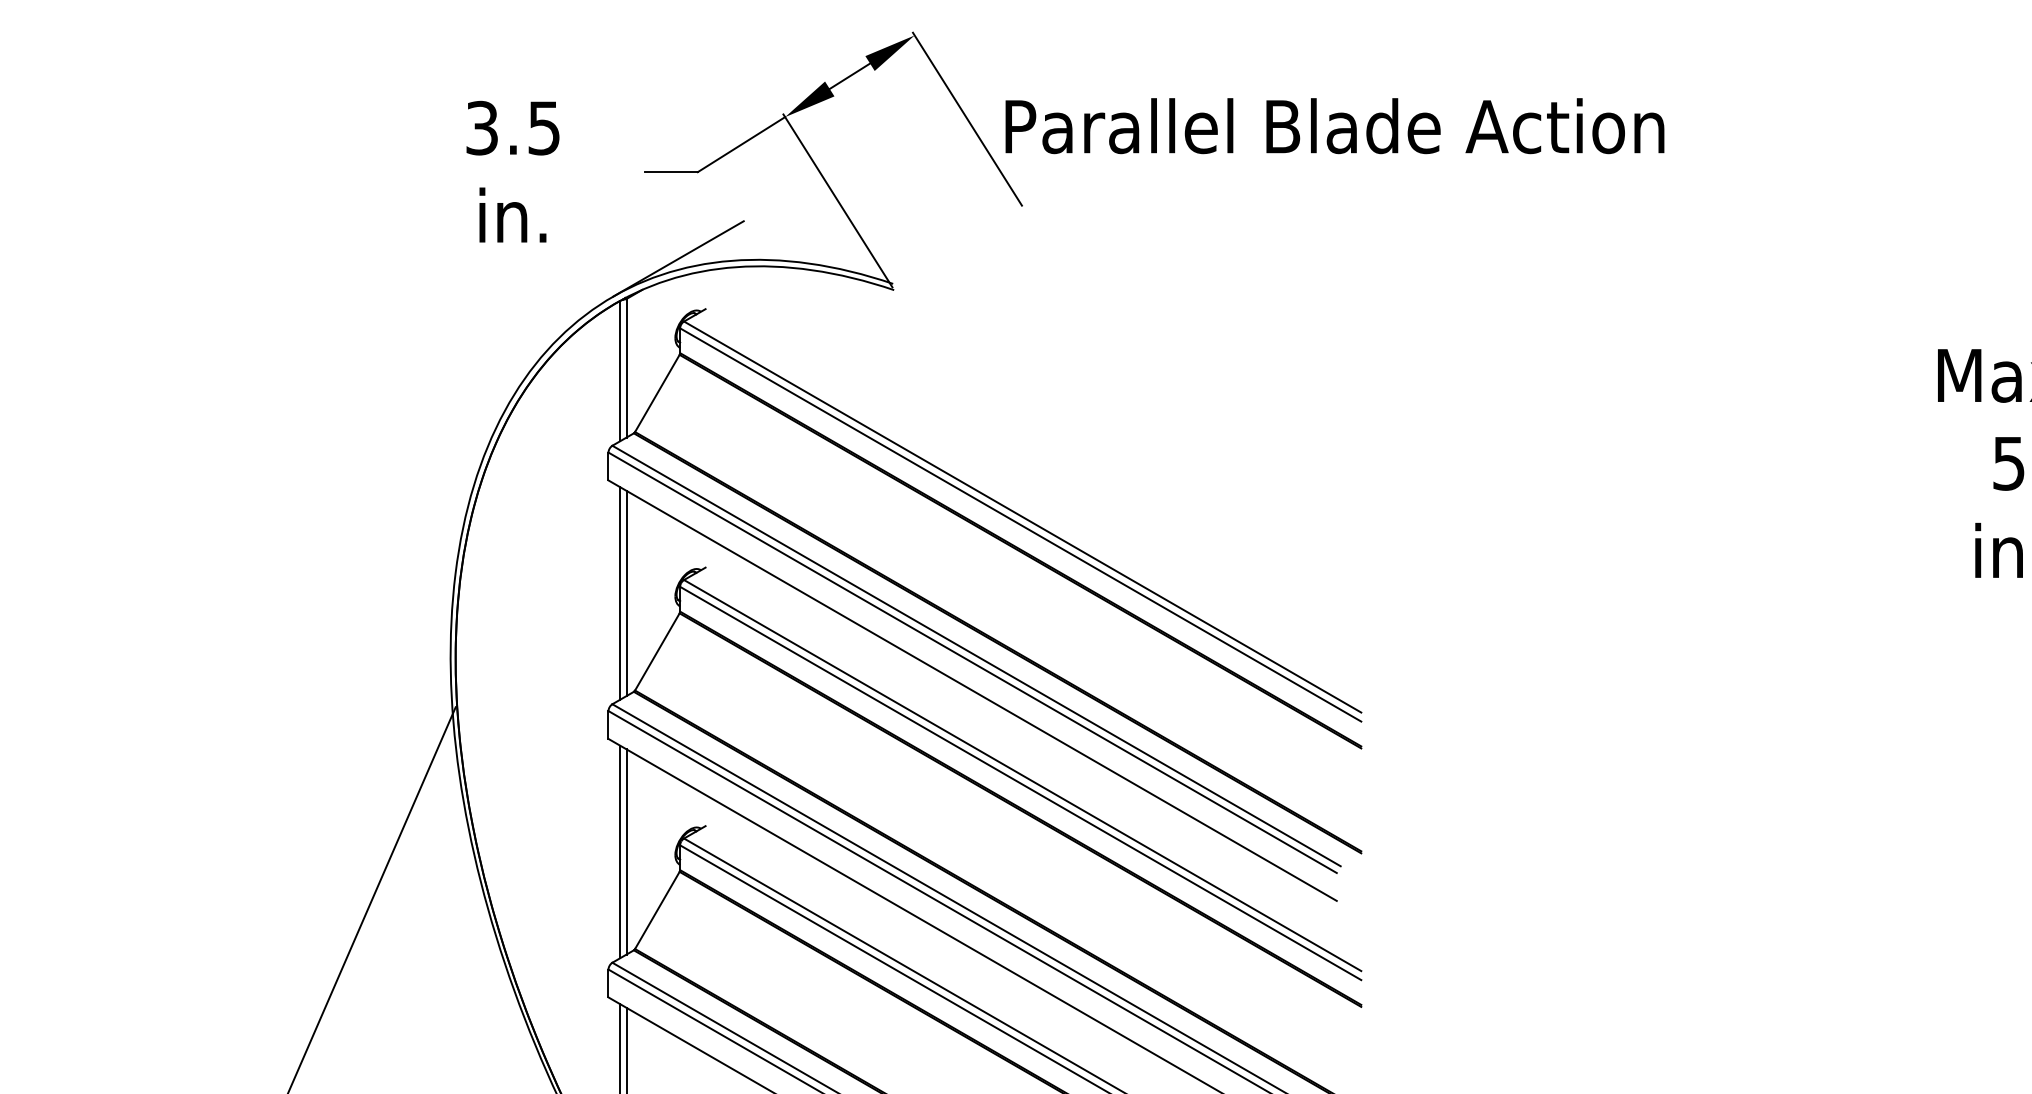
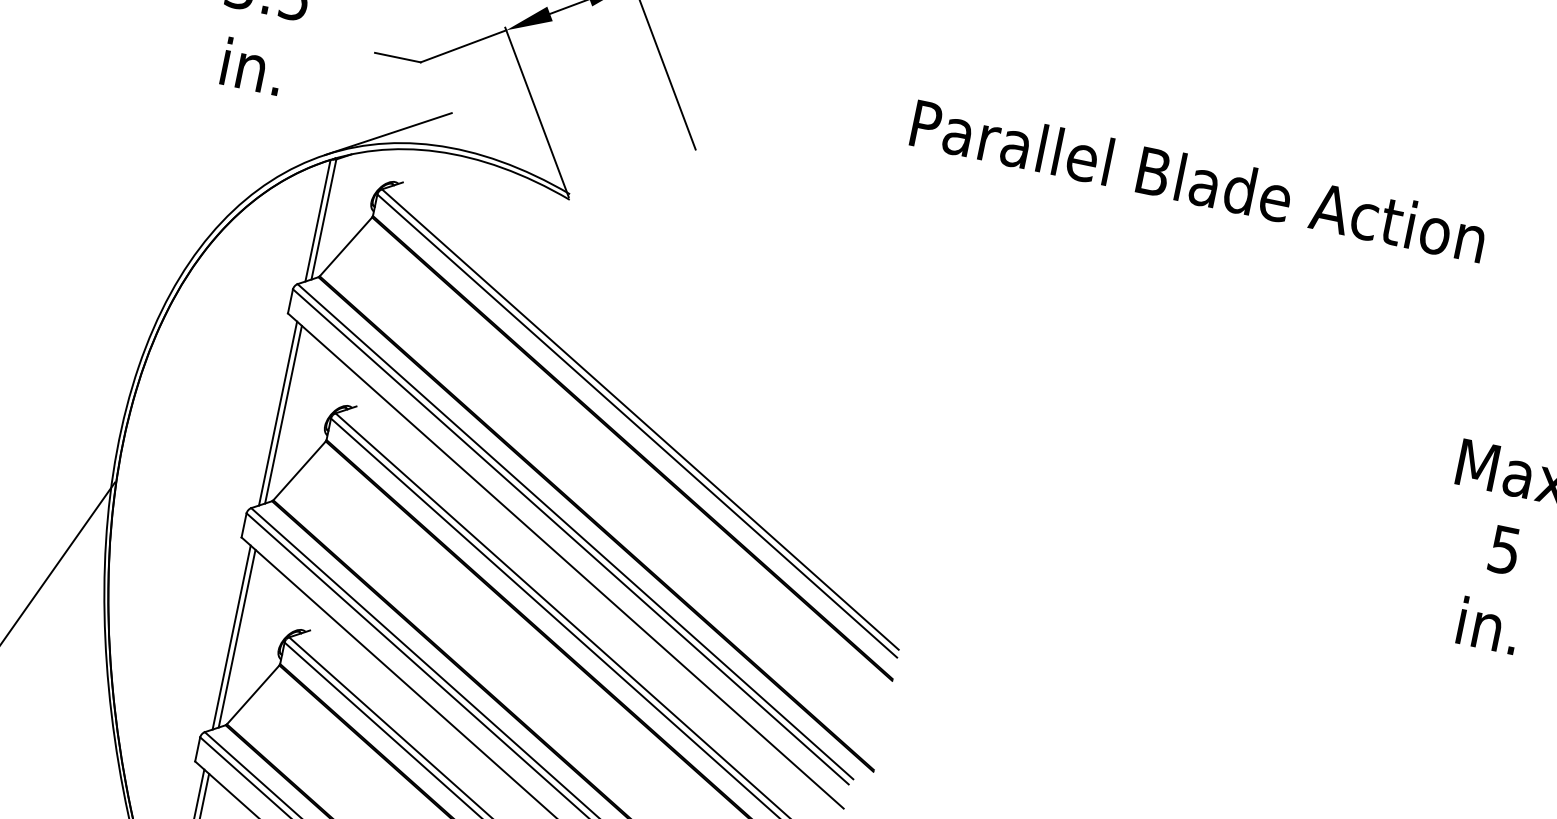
text: (1334, 126) -> (1198, 181), moved

